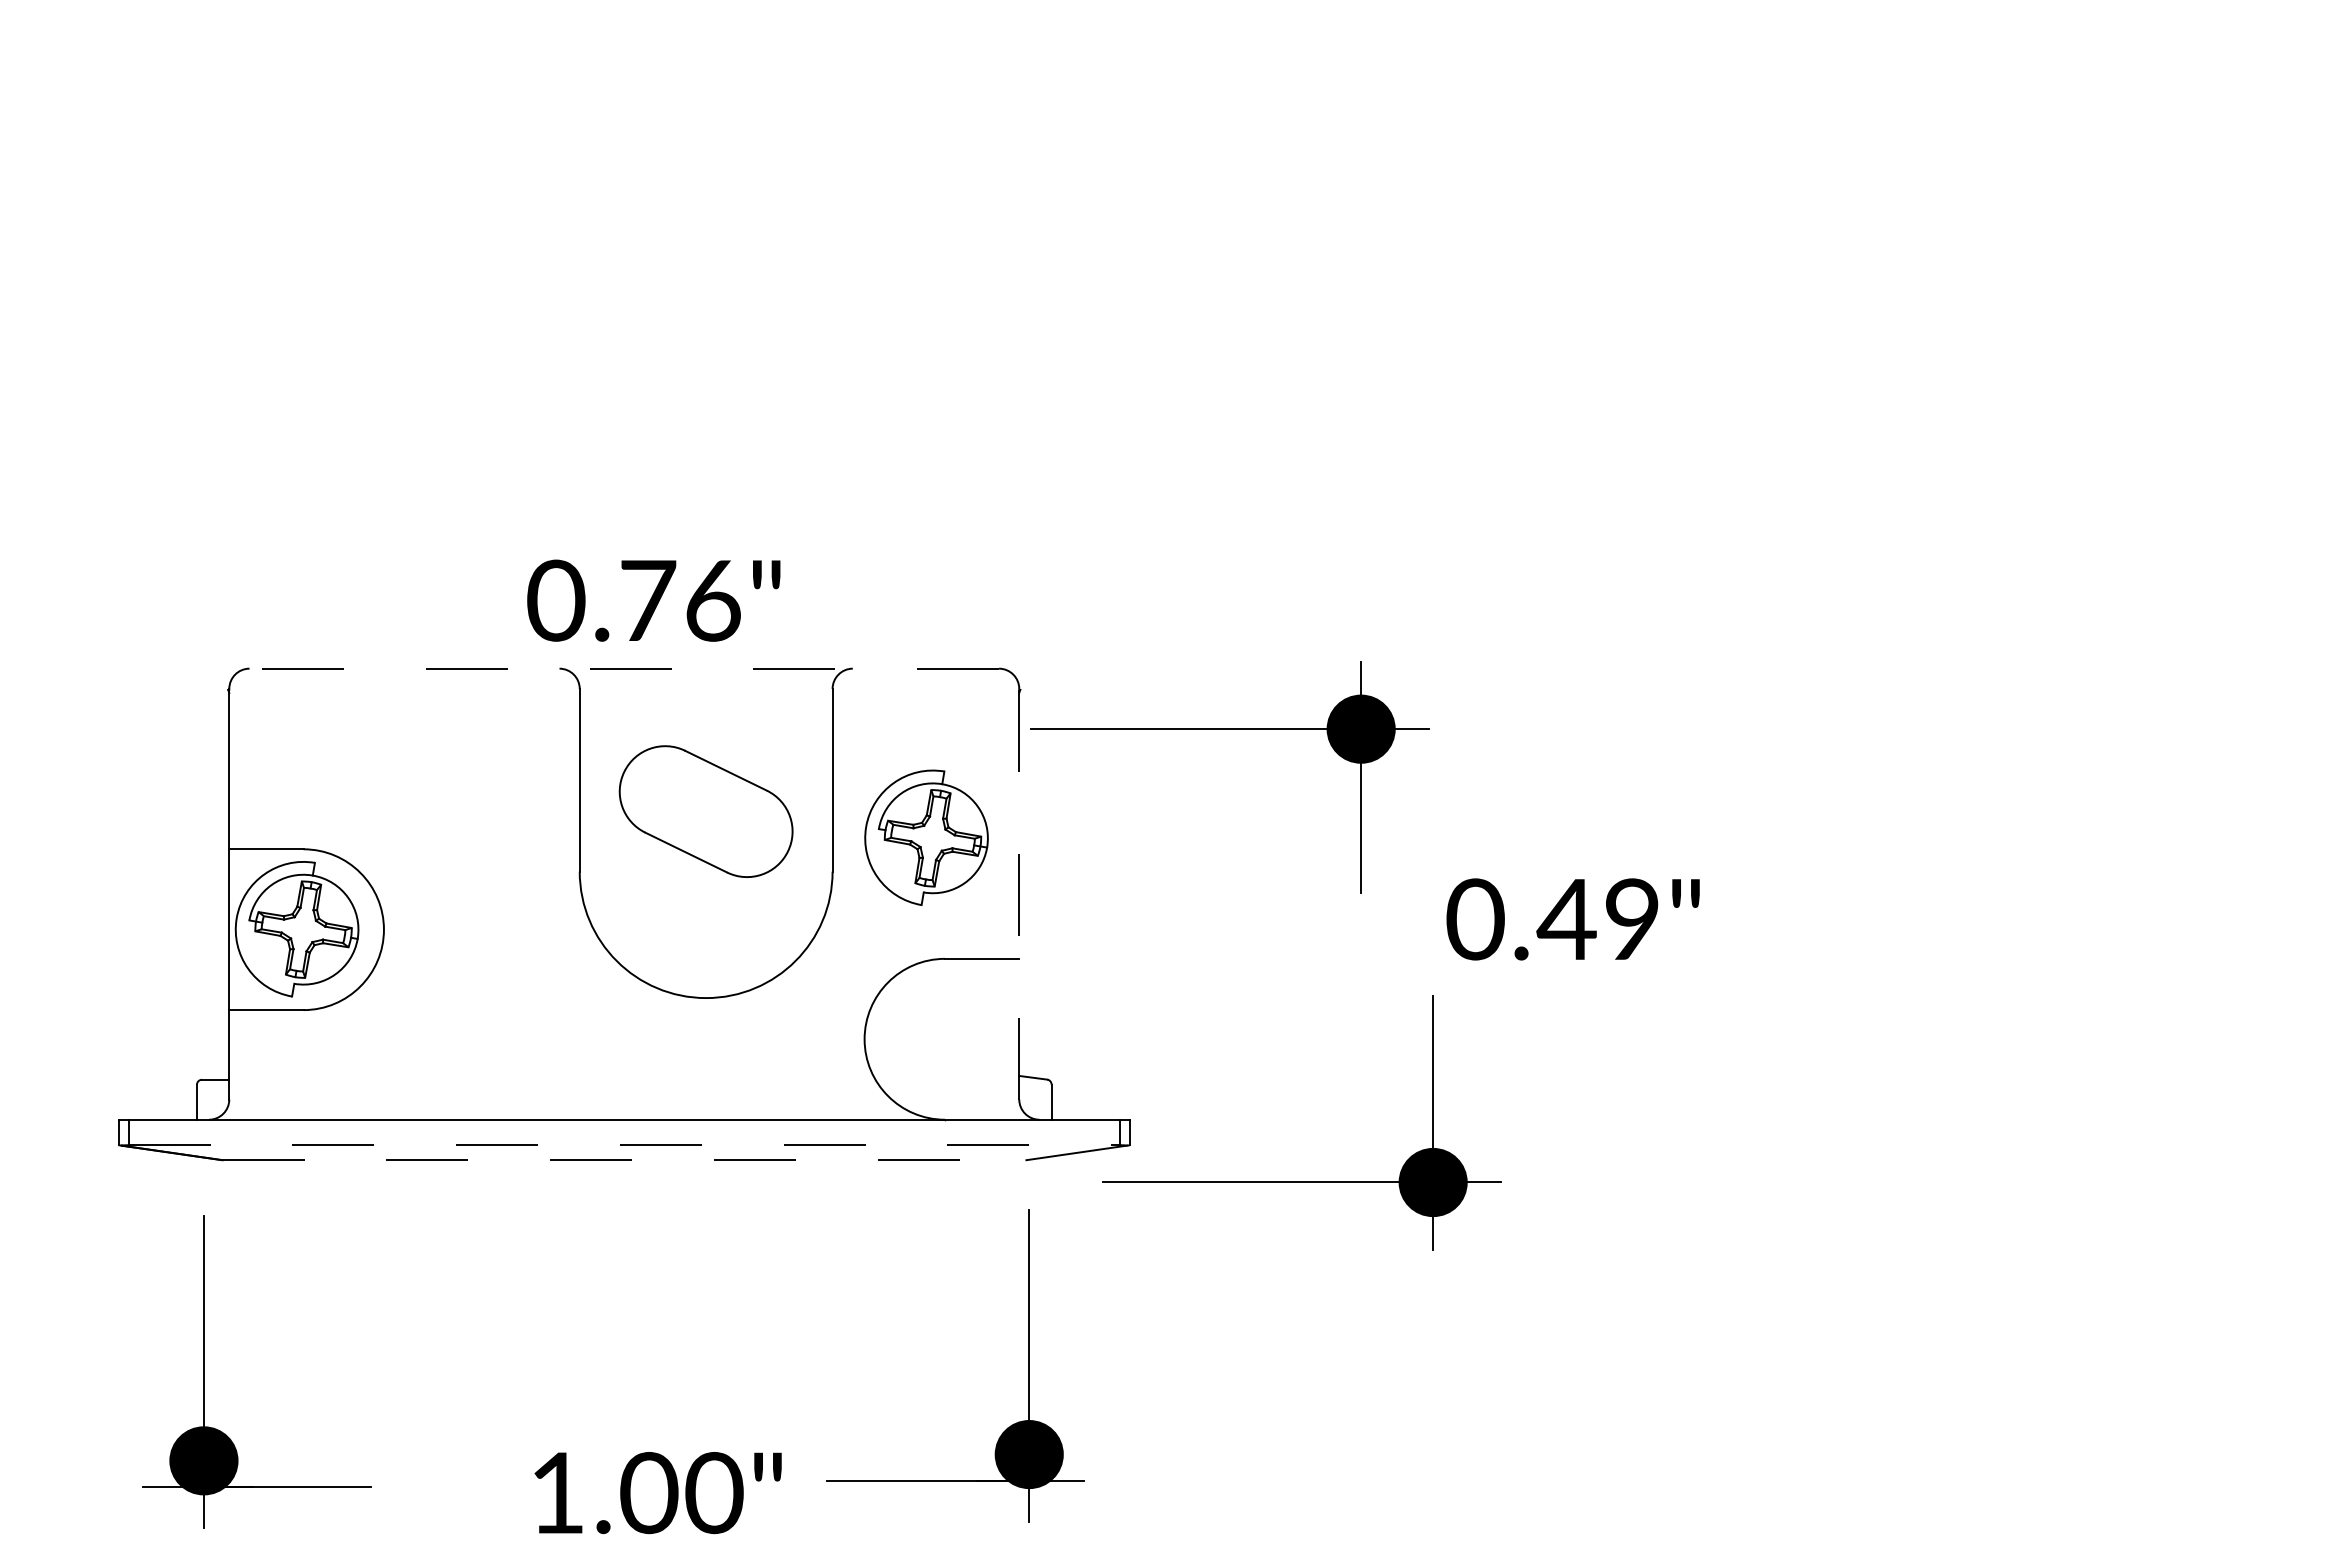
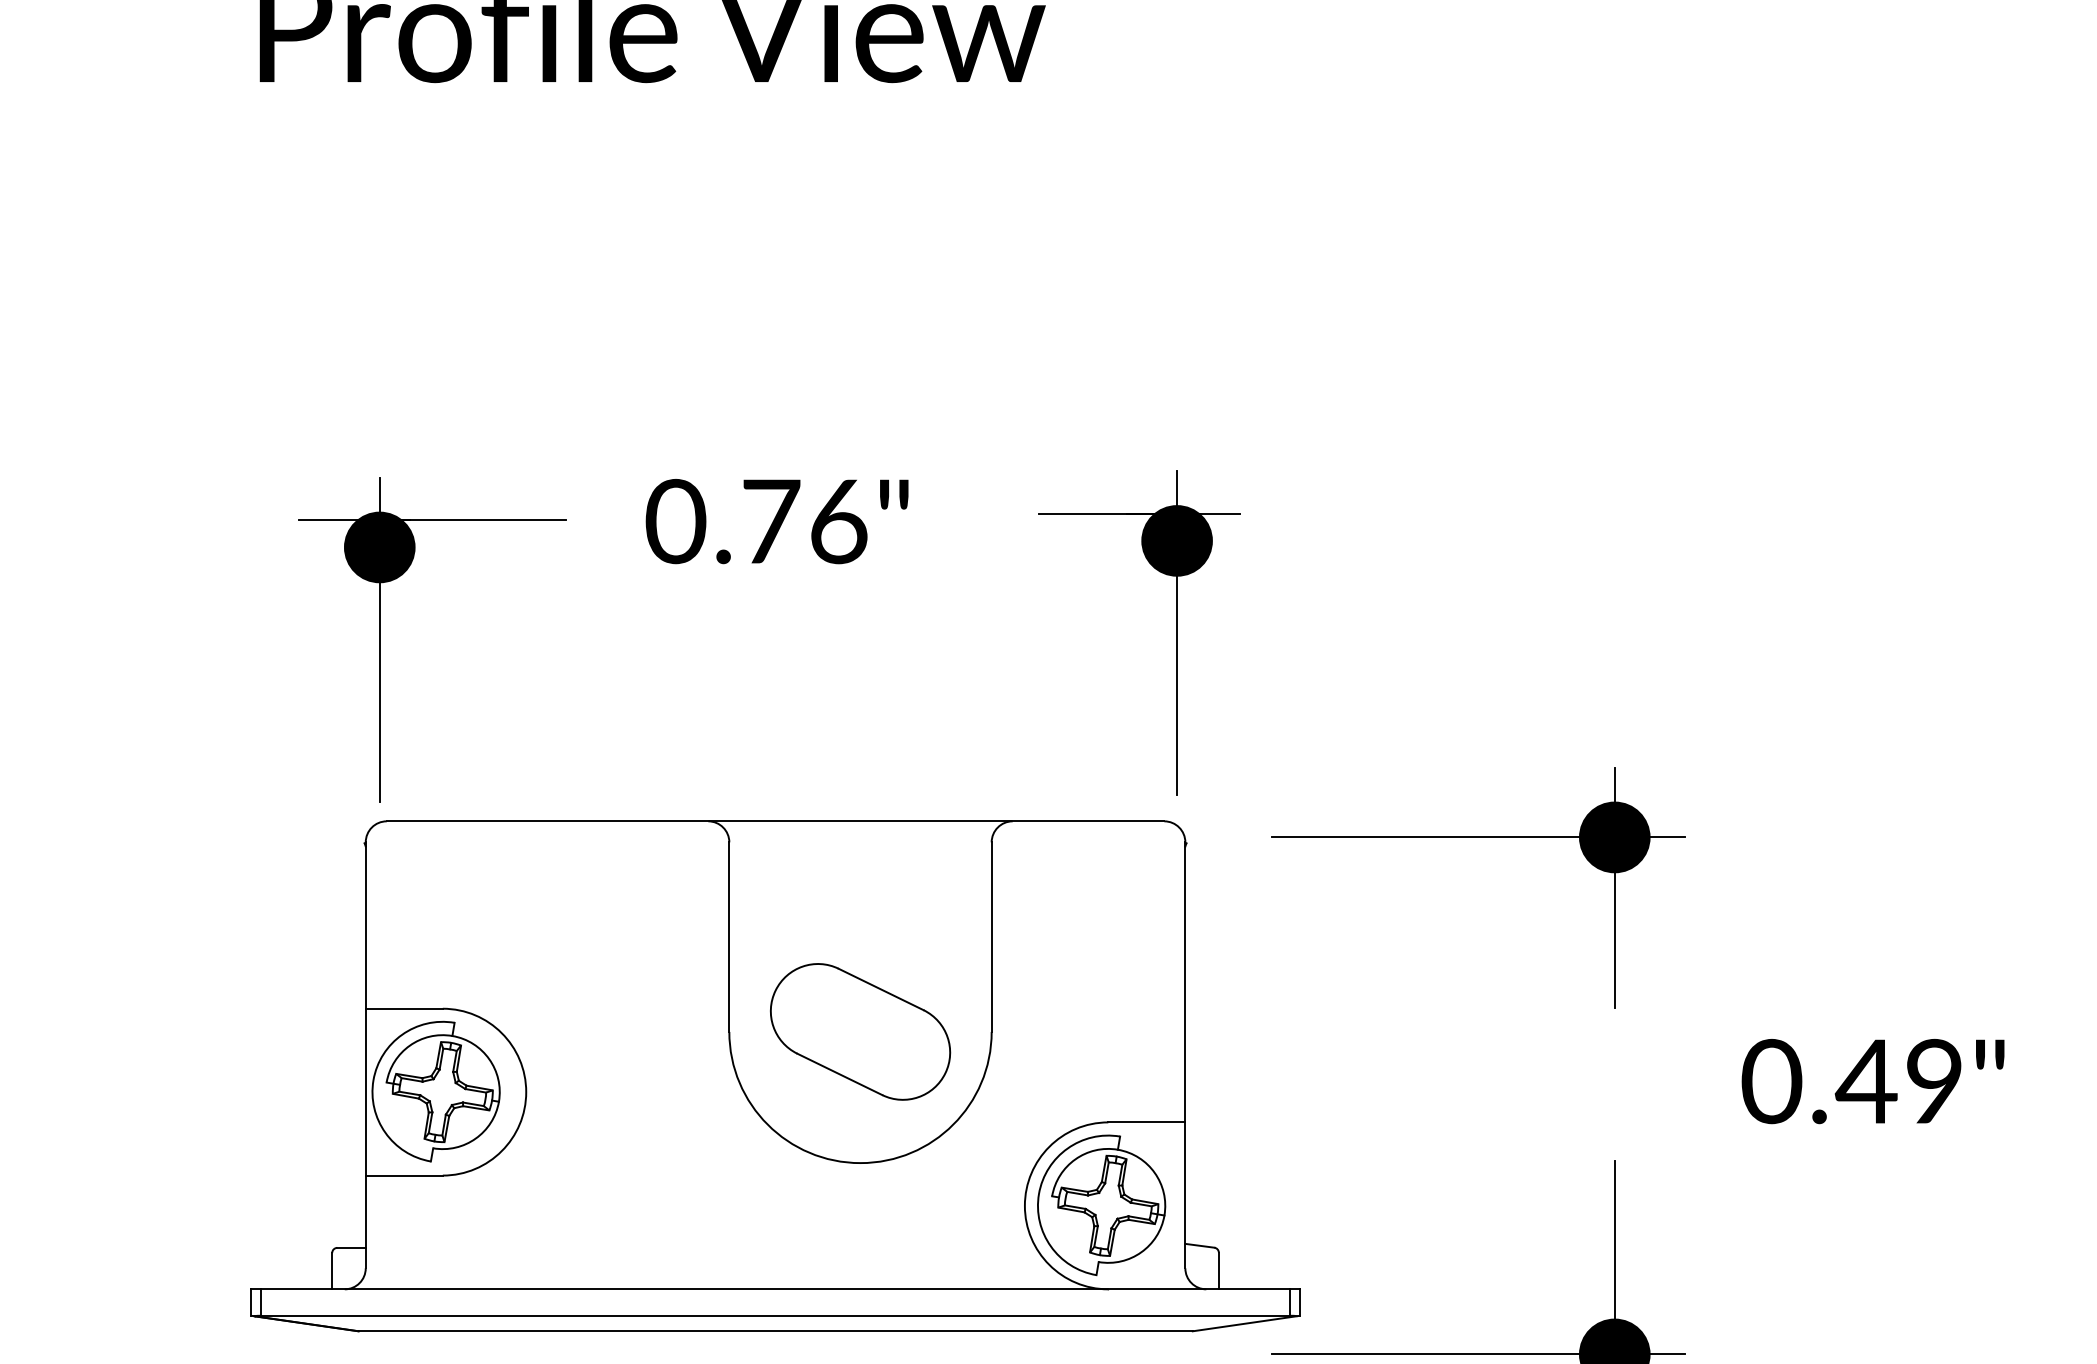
part: (1010, 486) -> (1176, 632), added
part: (243, 493) -> (380, 639), added
text: (653, 600) -> (776, 521), moved
line: (624, 668) -> (775, 821), dashed -> solid
part: (1229, 729) -> (1478, 837), moved
part: (705, 811) -> (859, 1031), moved
part: (926, 837) -> (1101, 1205), moved
line: (1019, 893) -> (1185, 1054), dashed -> solid
text: (1572, 919) -> (1872, 1081), moved
line: (624, 1145) -> (775, 1316), dashed -> solid
line: (624, 1160) -> (775, 1331), dashed -> solid

